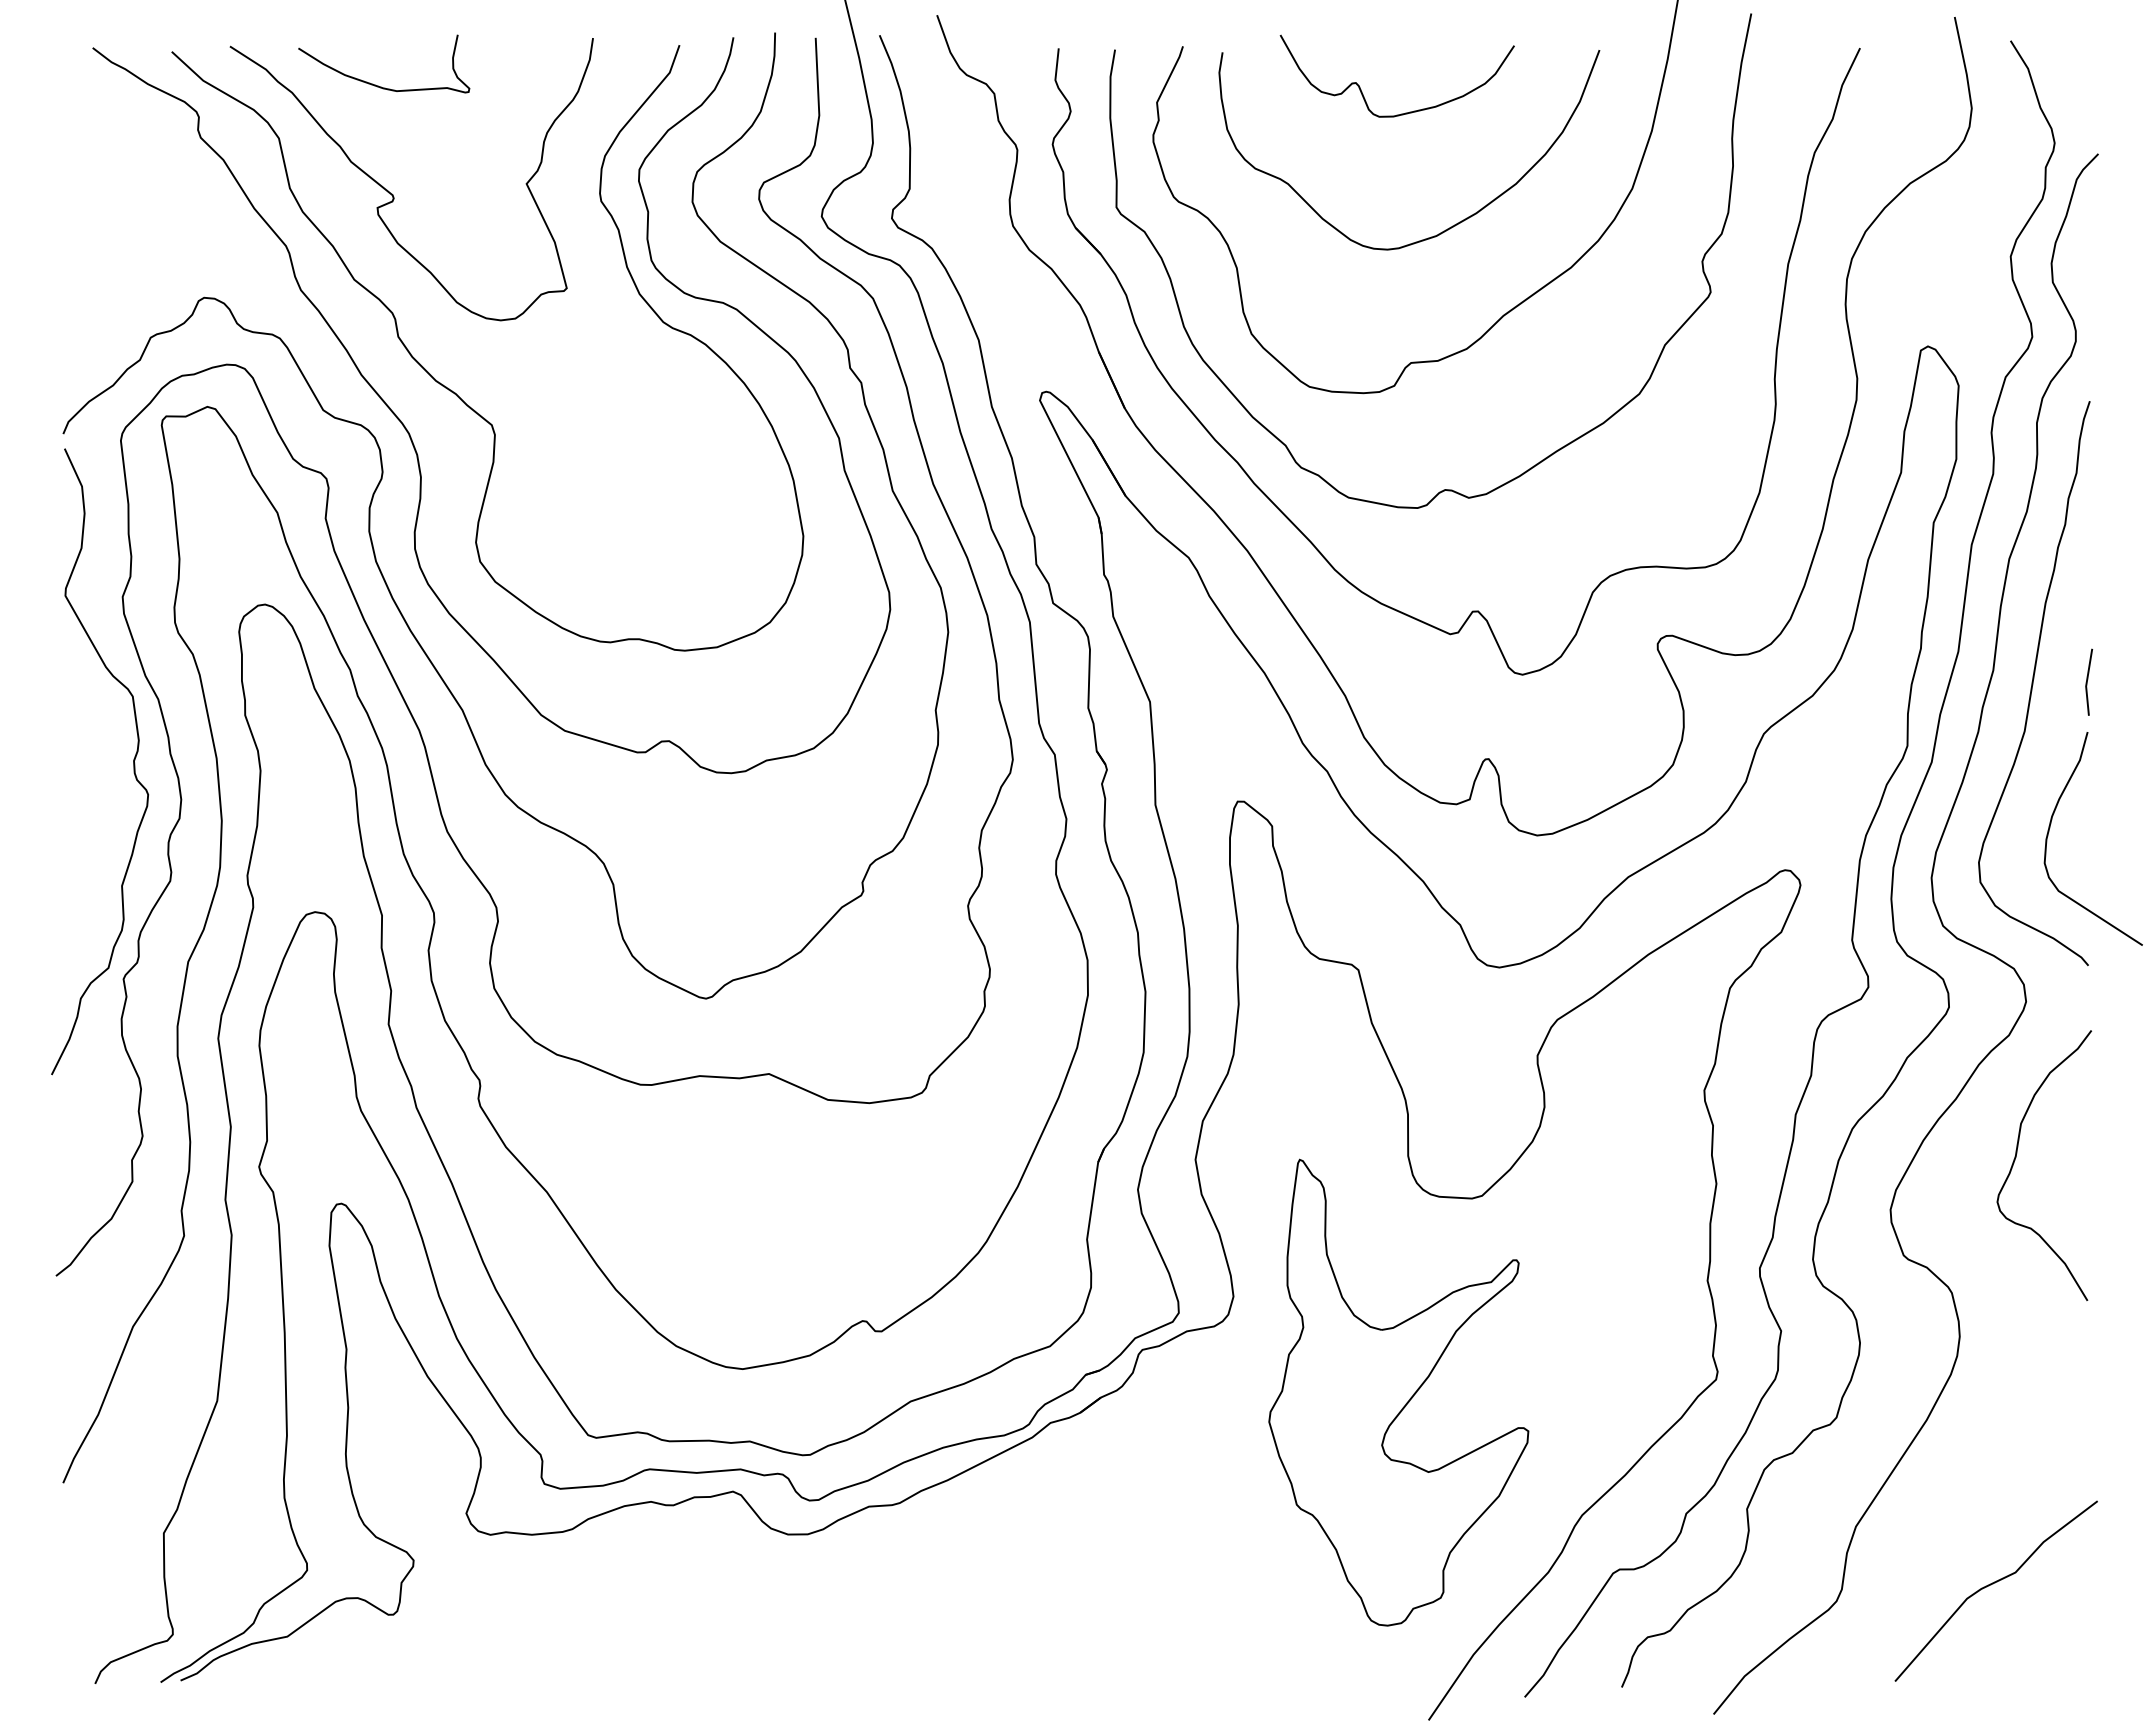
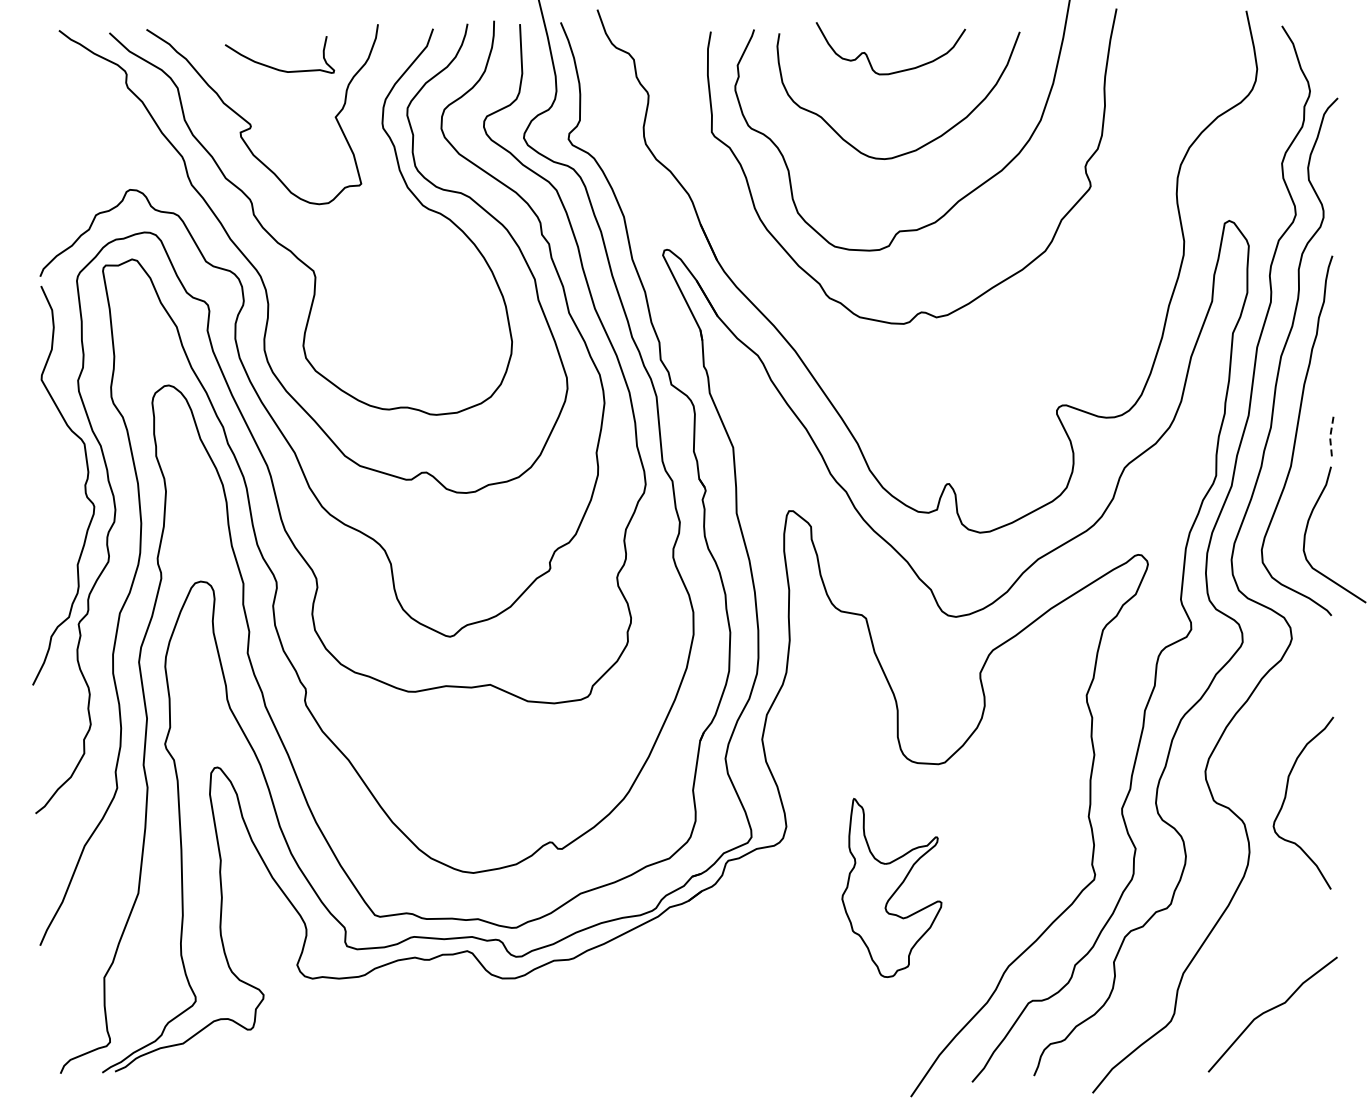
curve: (375, 83) -> (274, 67), moved
part: (1294, 523) -> (825, 333), removed
line: (2086, 681) -> (1330, 434), solid -> dashed
curve: (2017, 1156) -> (1286, 797), moved
part: (1398, 1391) -> (891, 887), size x0.6

